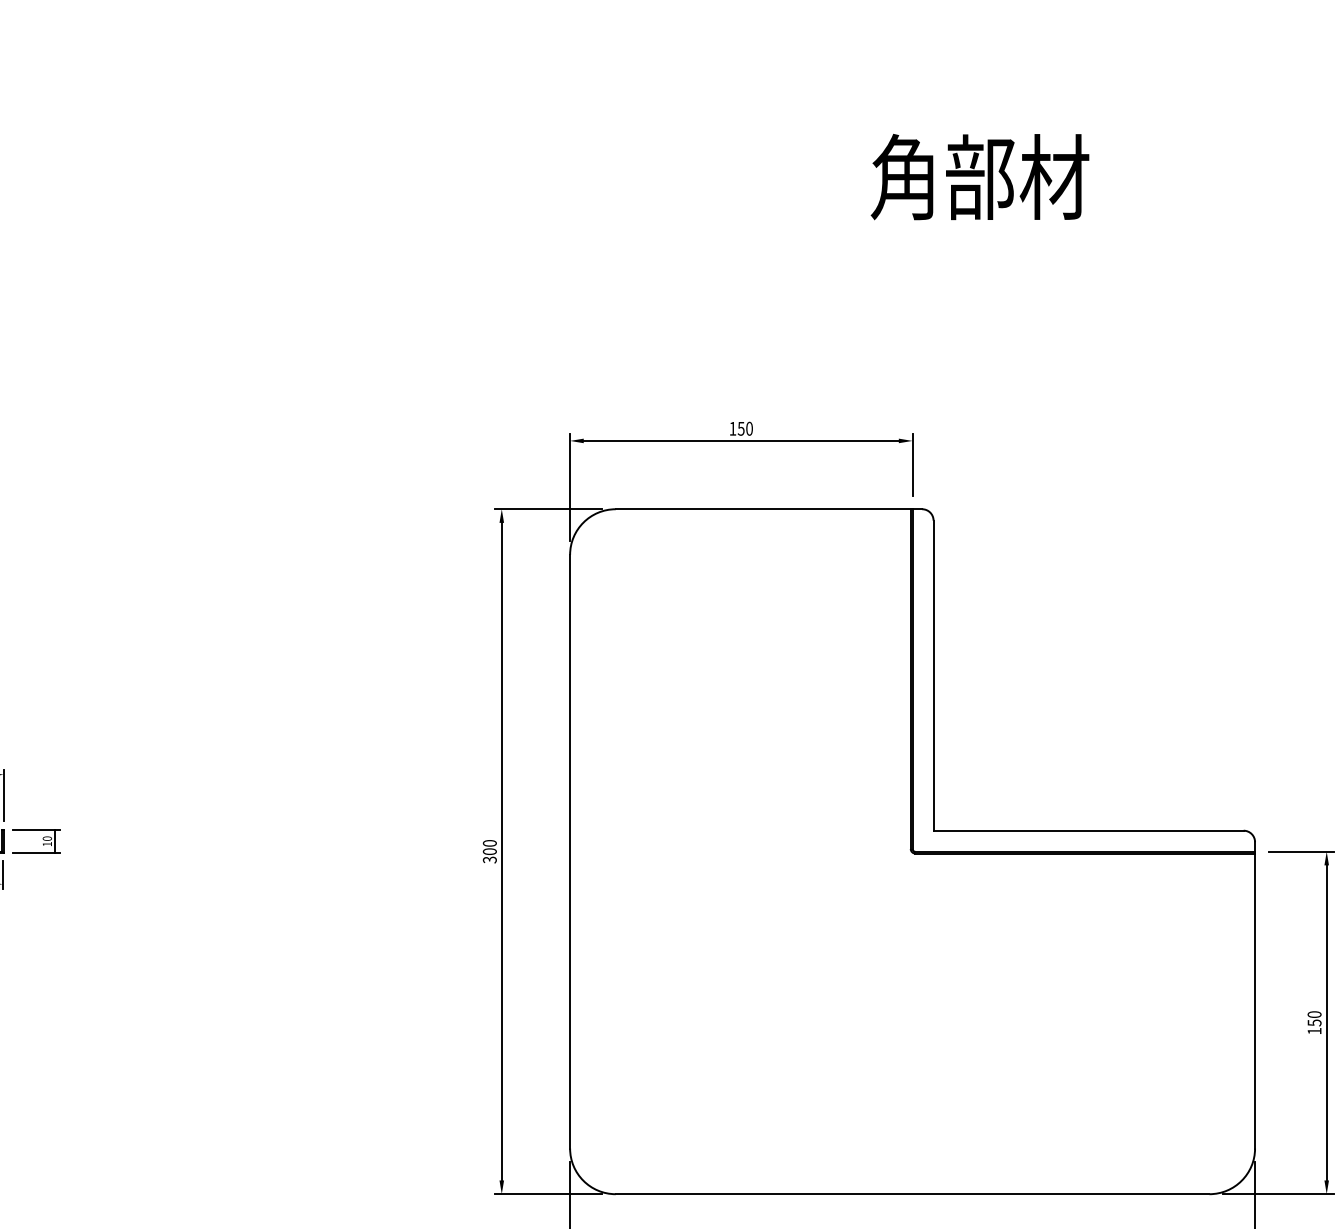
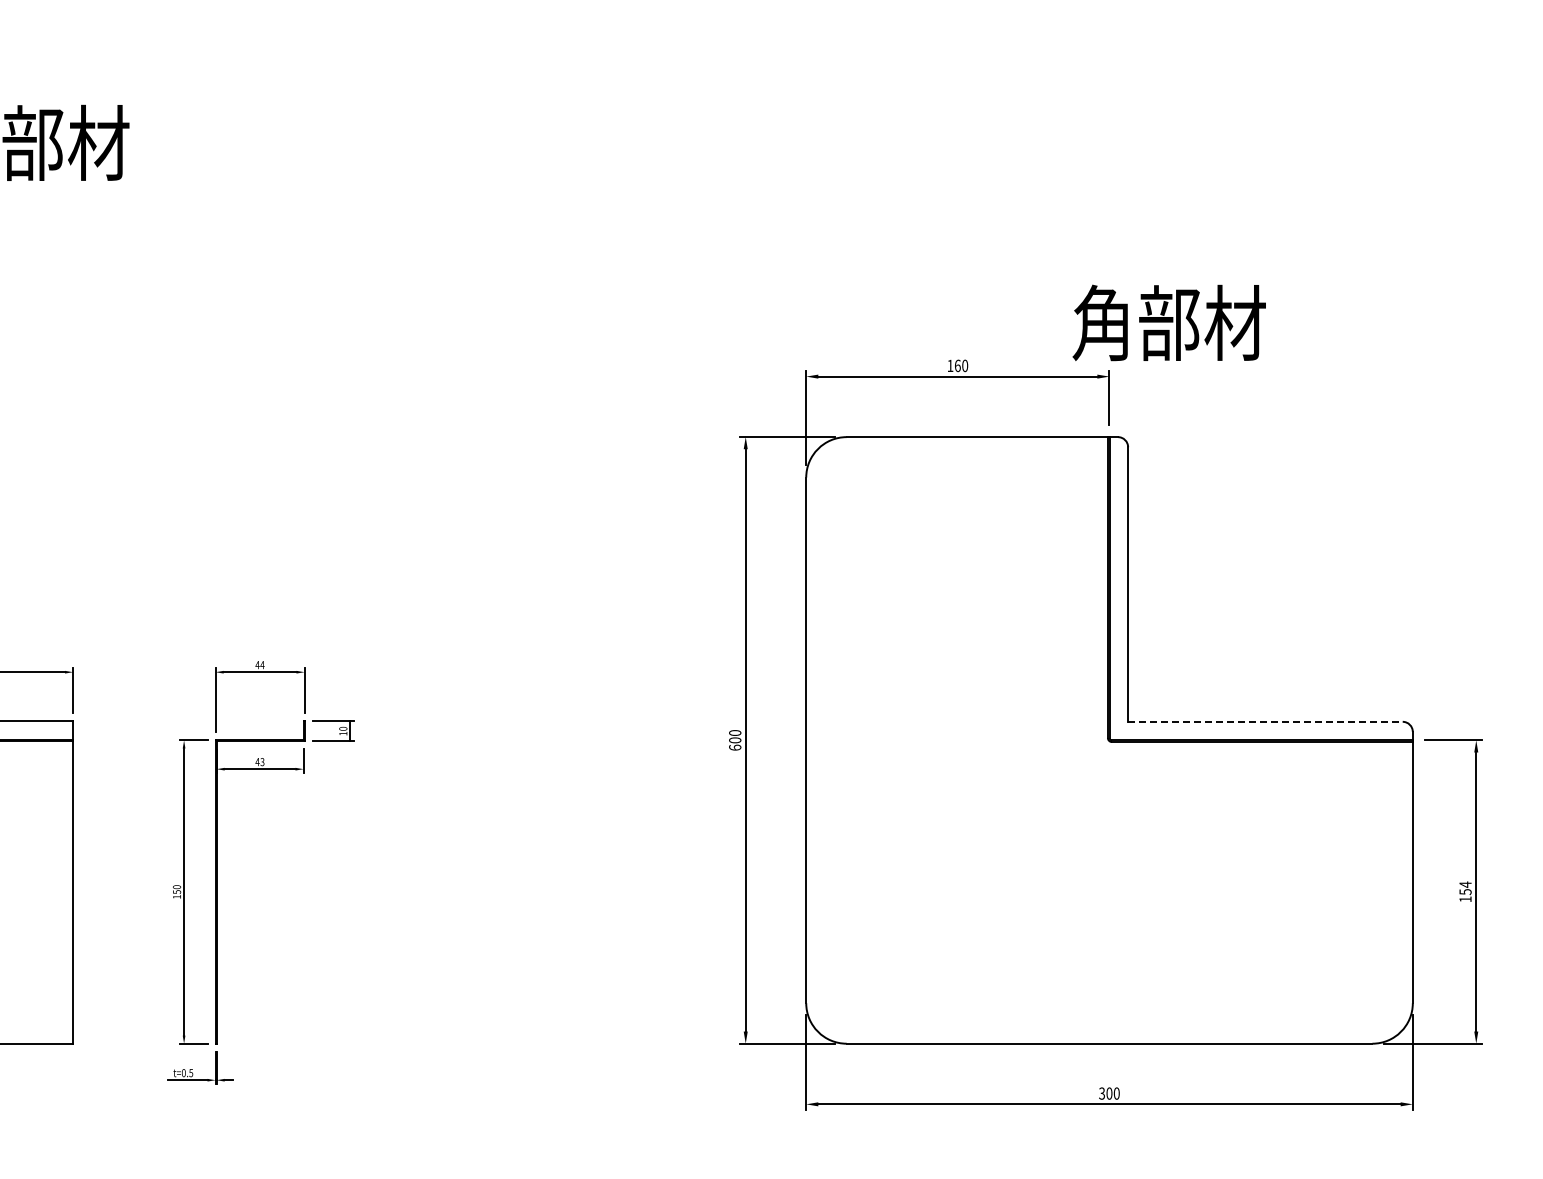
text: (979, 176) -> (1168, 322), moved
text: (740, 428) -> (957, 365), 150 -> 160
line: (1088, 830) -> (1265, 721), solid -> dashed
text: (490, 859) -> (735, 747), 300 -> 600
text: (1314, 1014) -> (1465, 884), 150 -> 154

